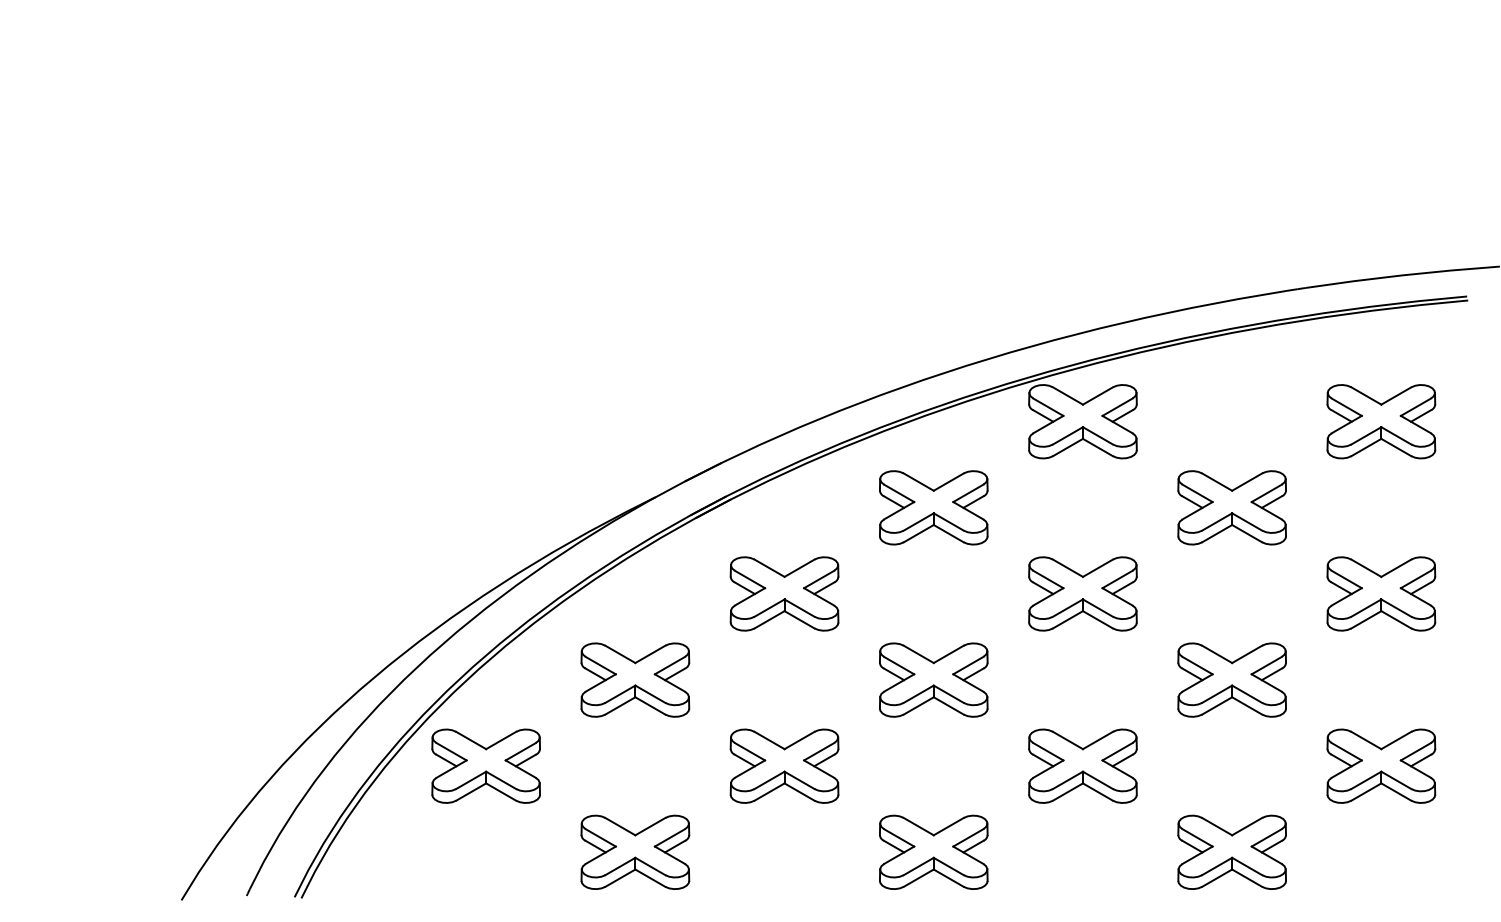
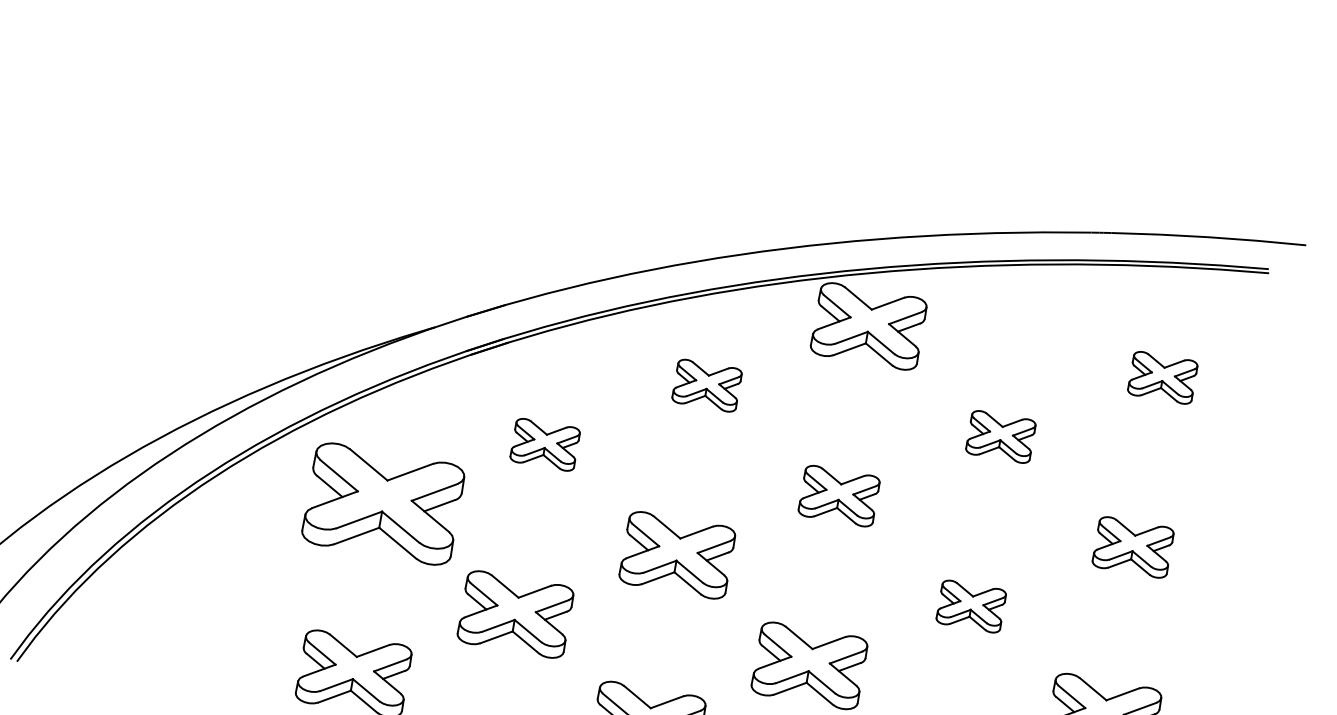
part: (1381, 421) -> (1162, 377), size x0.6
part: (933, 507) -> (706, 385), size x0.6
part: (1231, 507) -> (1000, 436), size x0.6
part: (784, 593) -> (545, 444), size x0.6
part: (1082, 593) -> (838, 495), size x0.7
part: (1381, 593) -> (1133, 547), size x0.7
part: (635, 679) -> (383, 503), size x1.4
part: (1231, 679) -> (970, 605), size x0.6
part: (485, 765) -> (221, 562), removed

